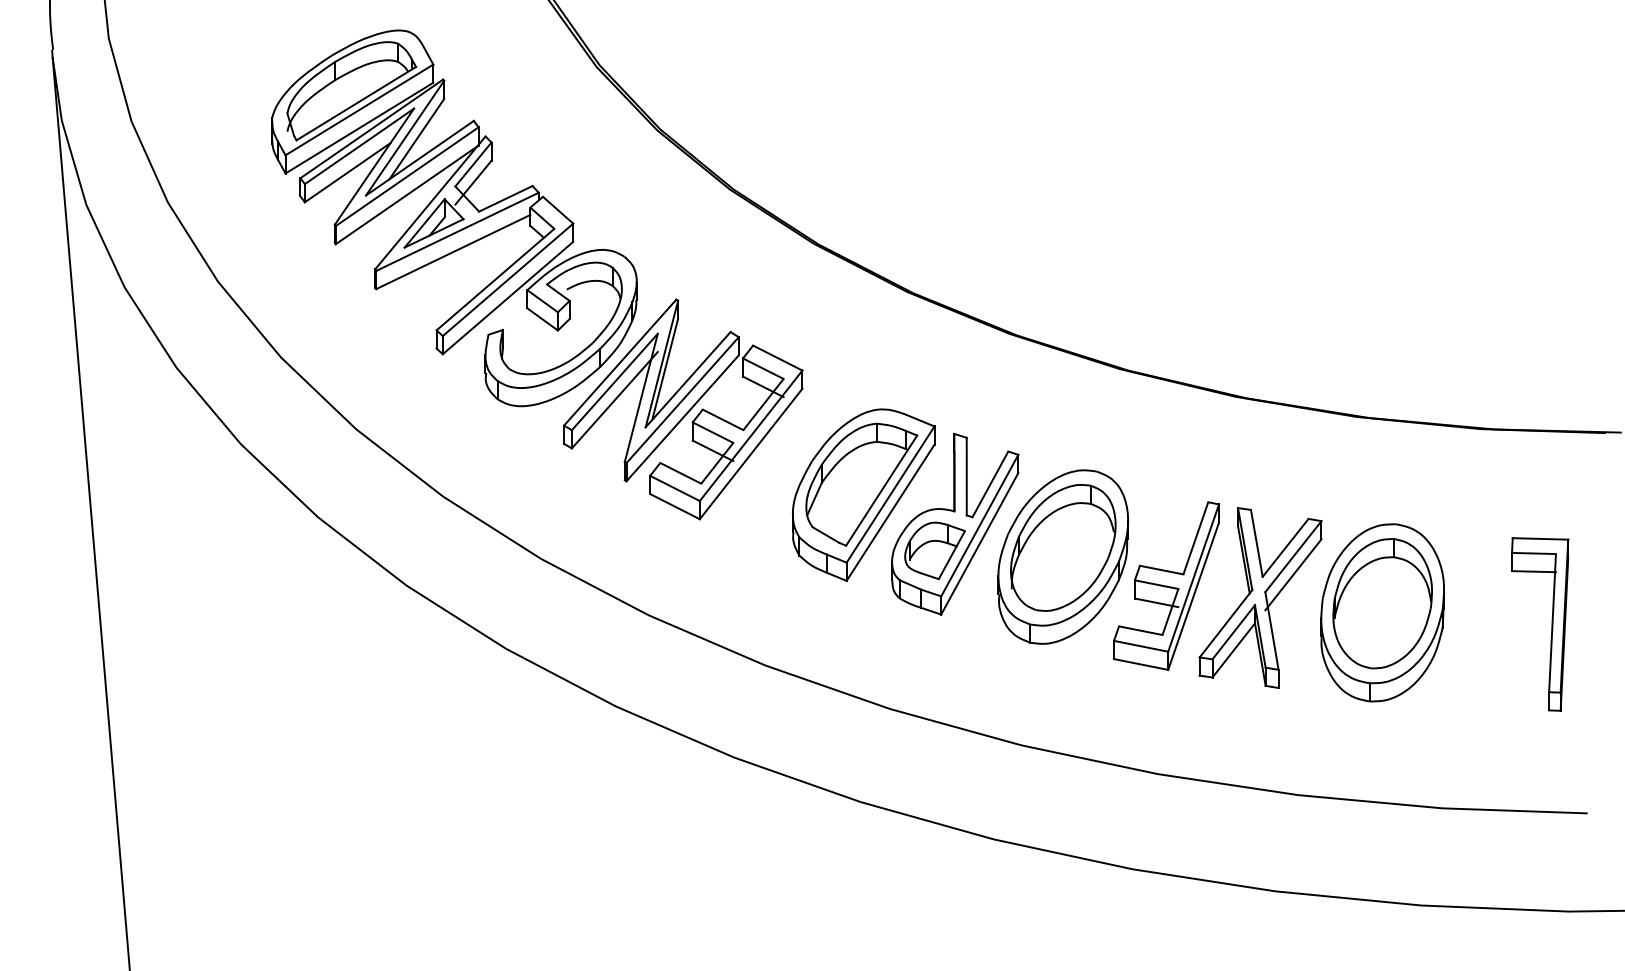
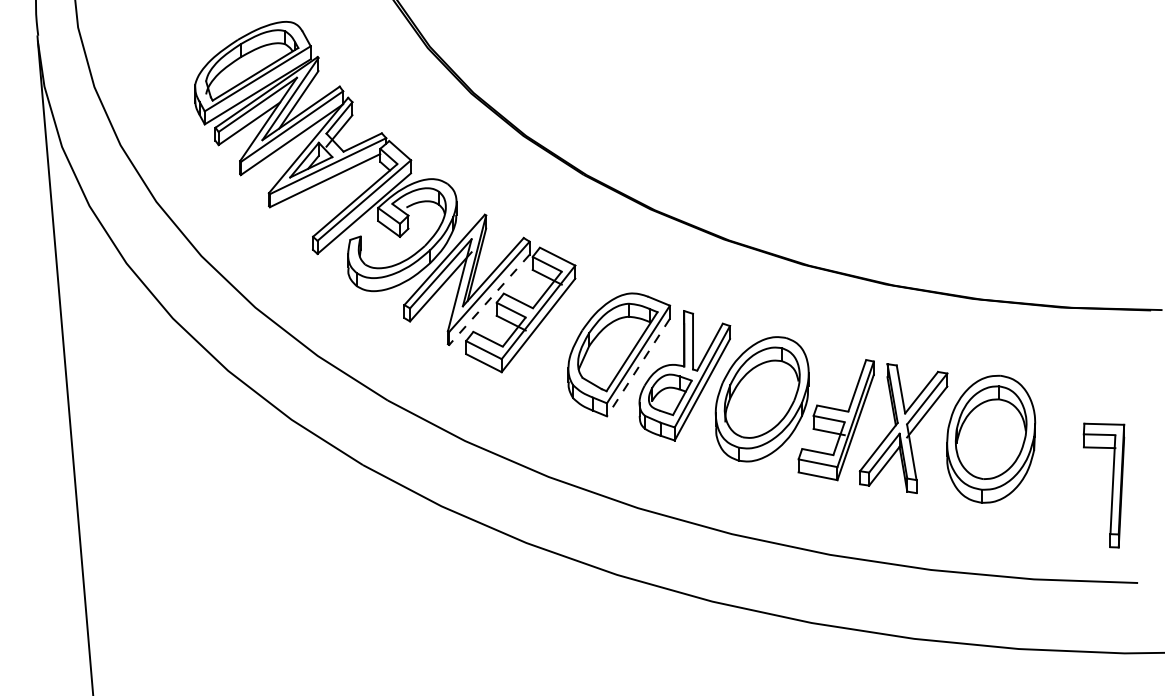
line: (682, 419) -> (489, 300), solid -> dashed
line: (890, 512) -> (638, 367), solid -> dashed
part: (1550, 627) -> (1111, 487), moved

